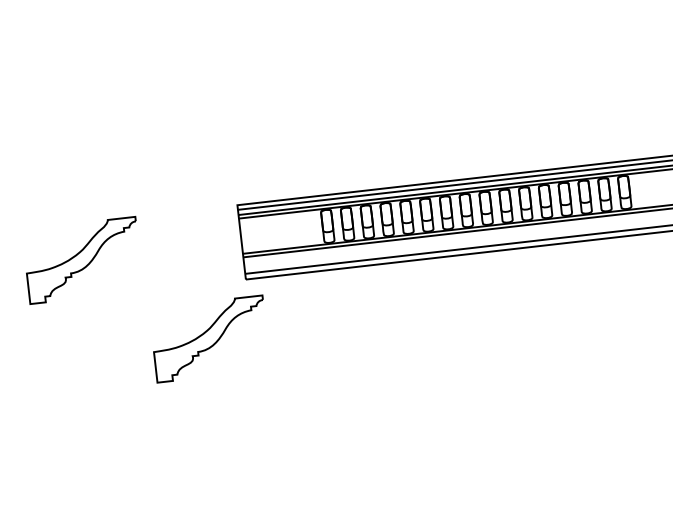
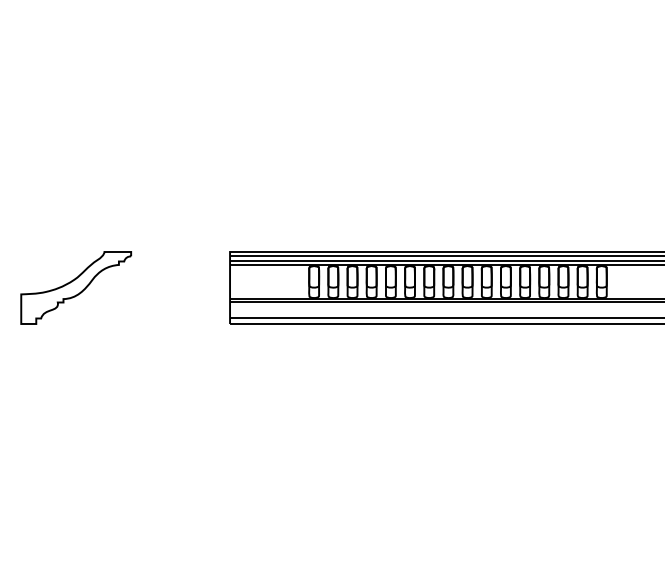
part: (209, 338) -> (188, 376), removed

